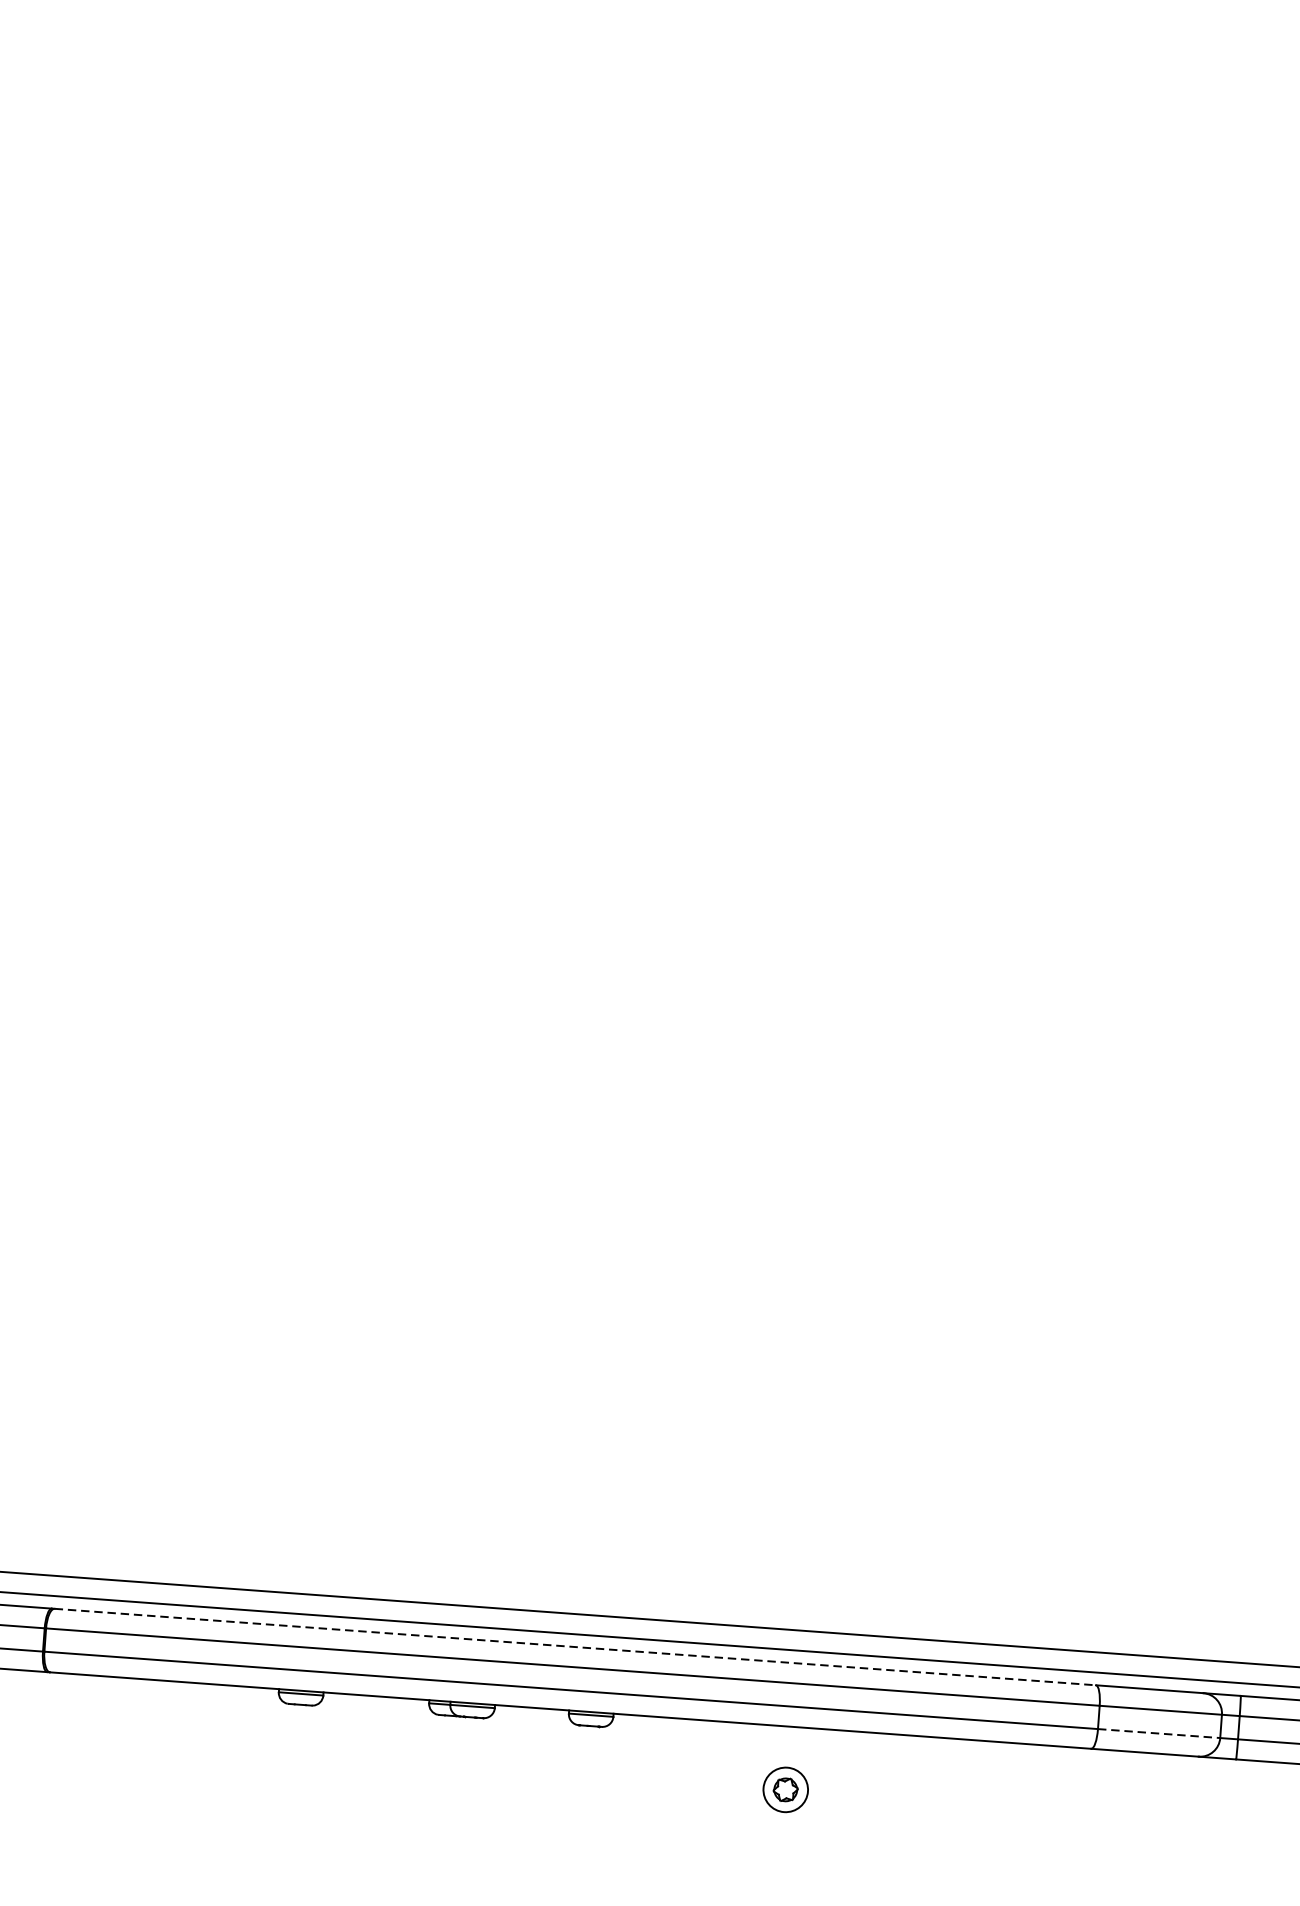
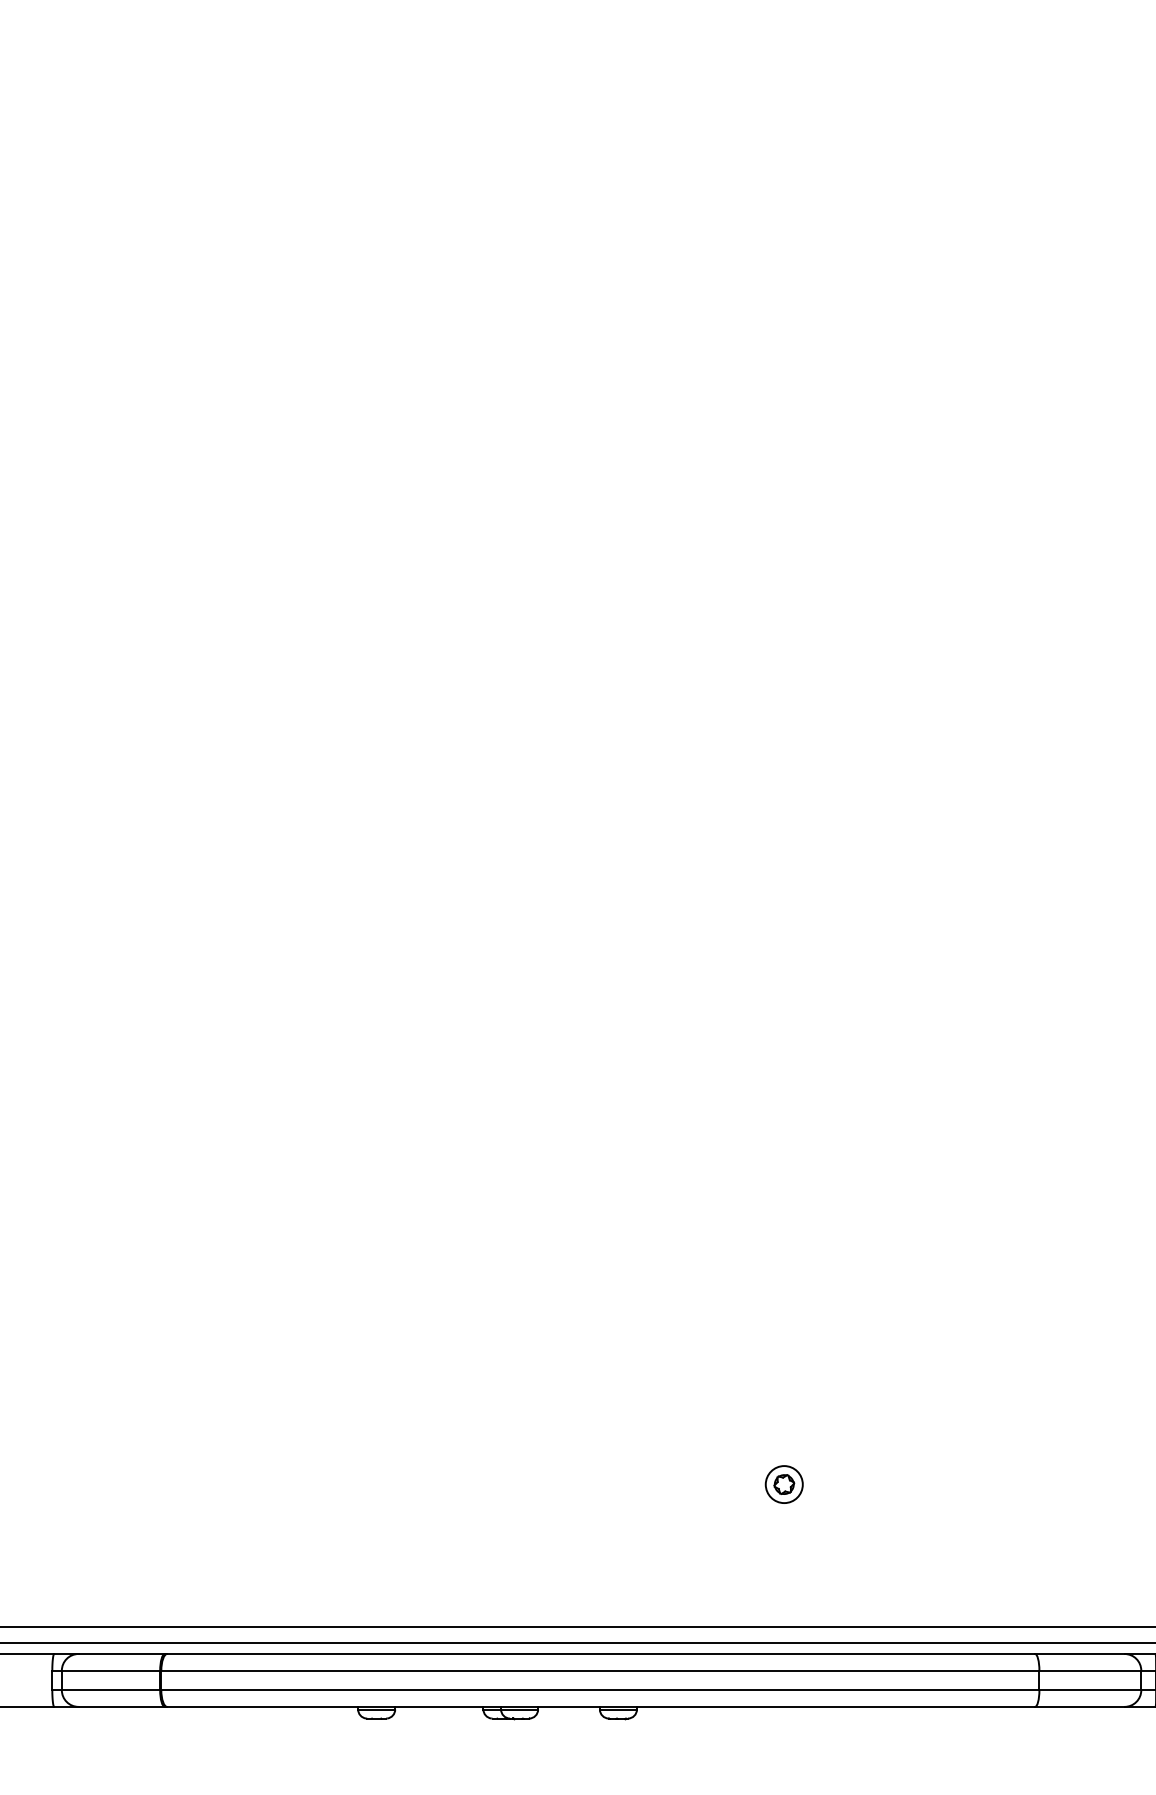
line: (575, 1646) -> (601, 1653), dashed -> solid
line: (1159, 1733) -> (1090, 1690), dashed -> solid
part: (784, 1789) -> (783, 1484), moved

